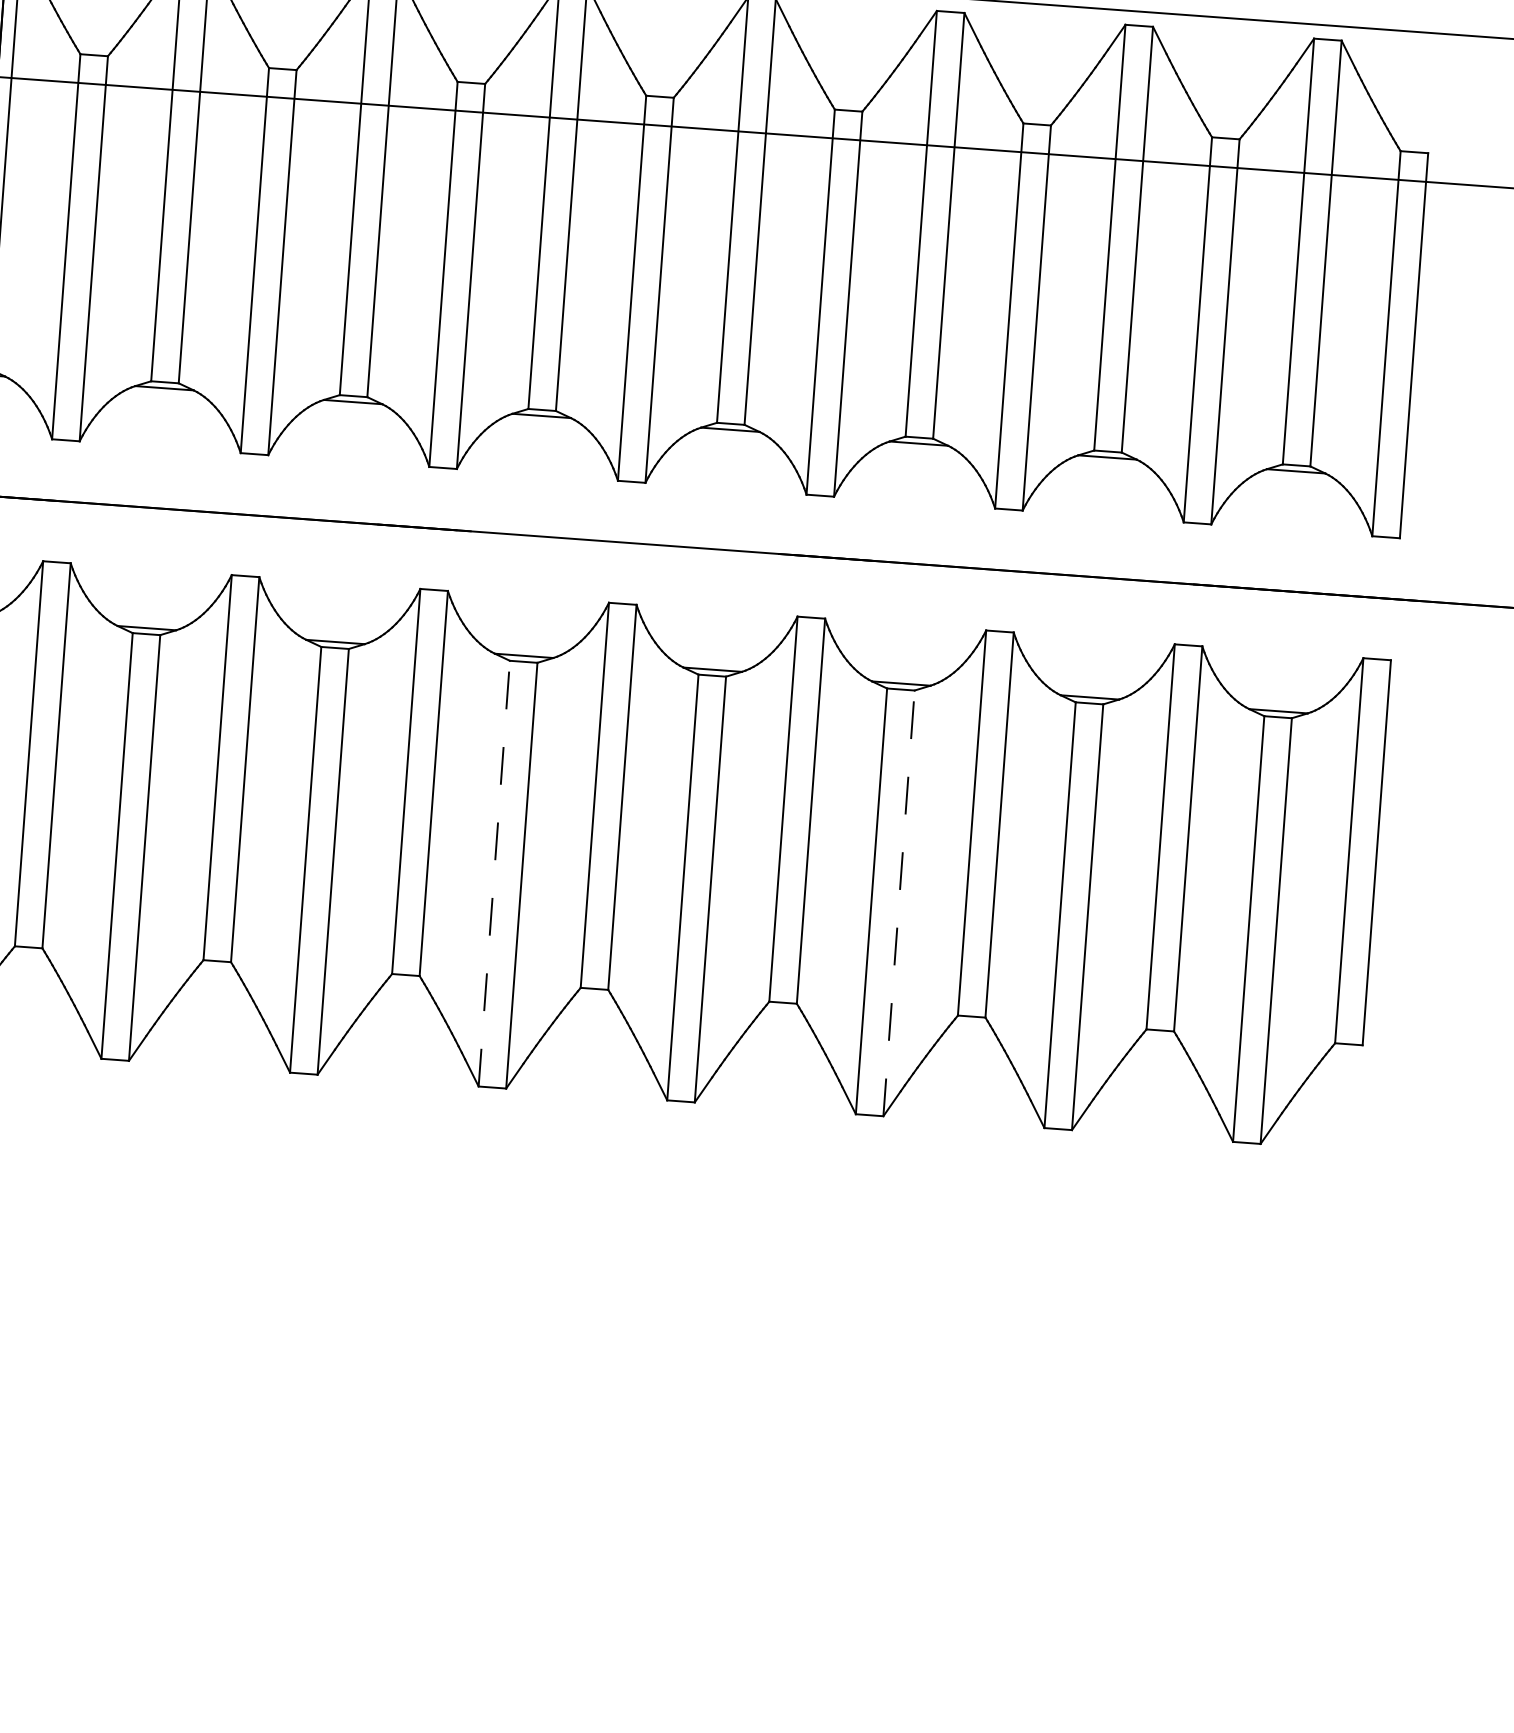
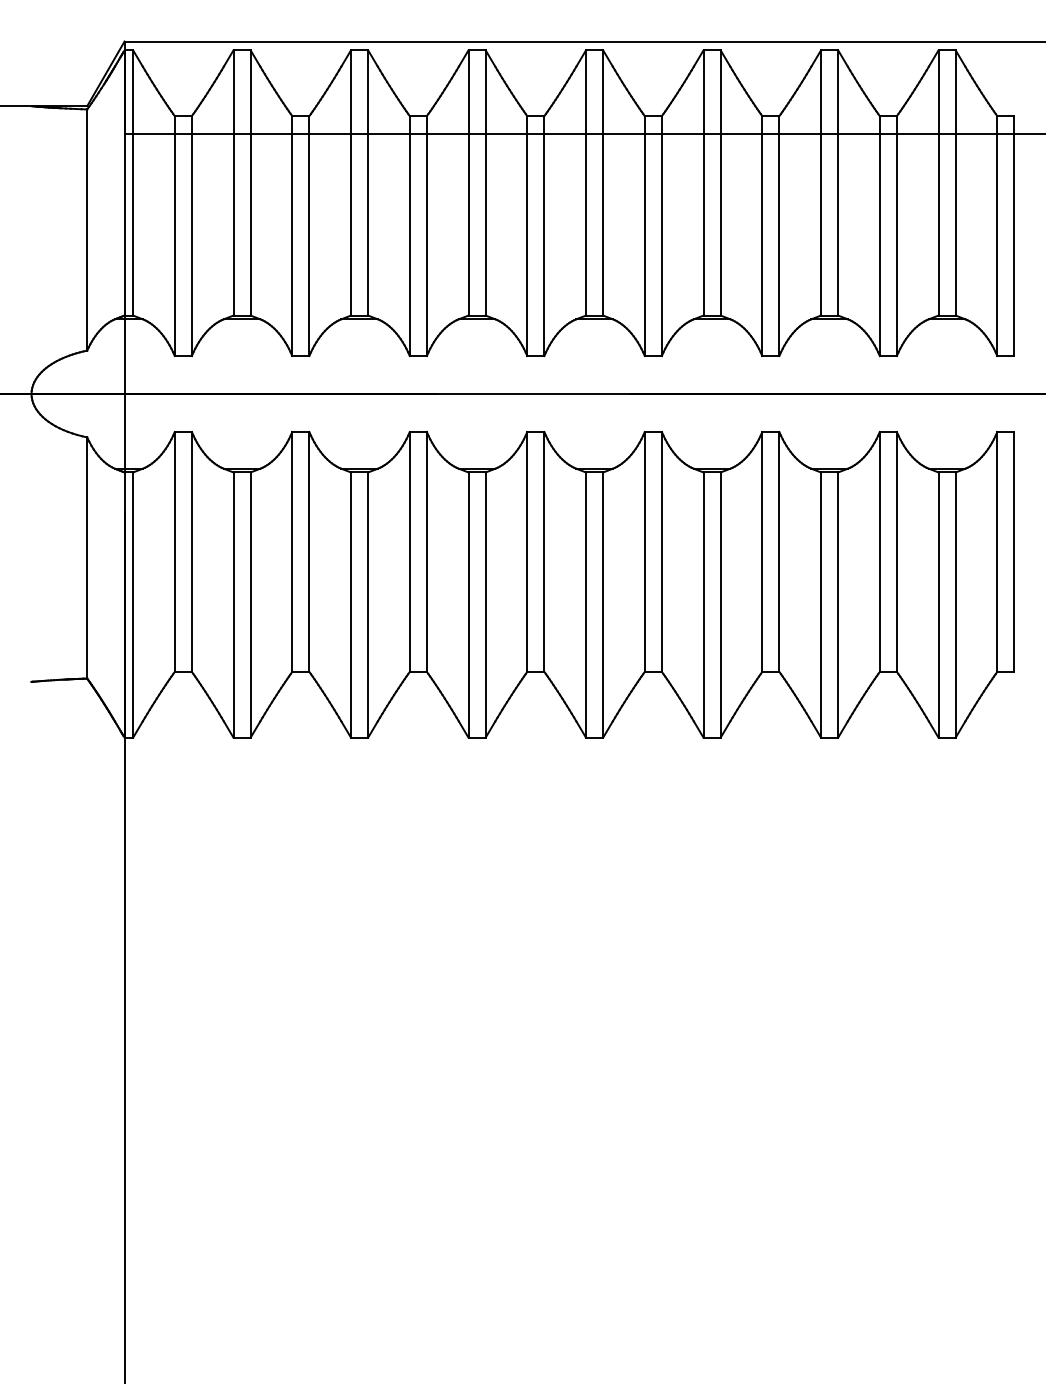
line: (494, 874) -> (468, 605), dashed -> solid
line: (898, 904) -> (720, 605), dashed -> solid

